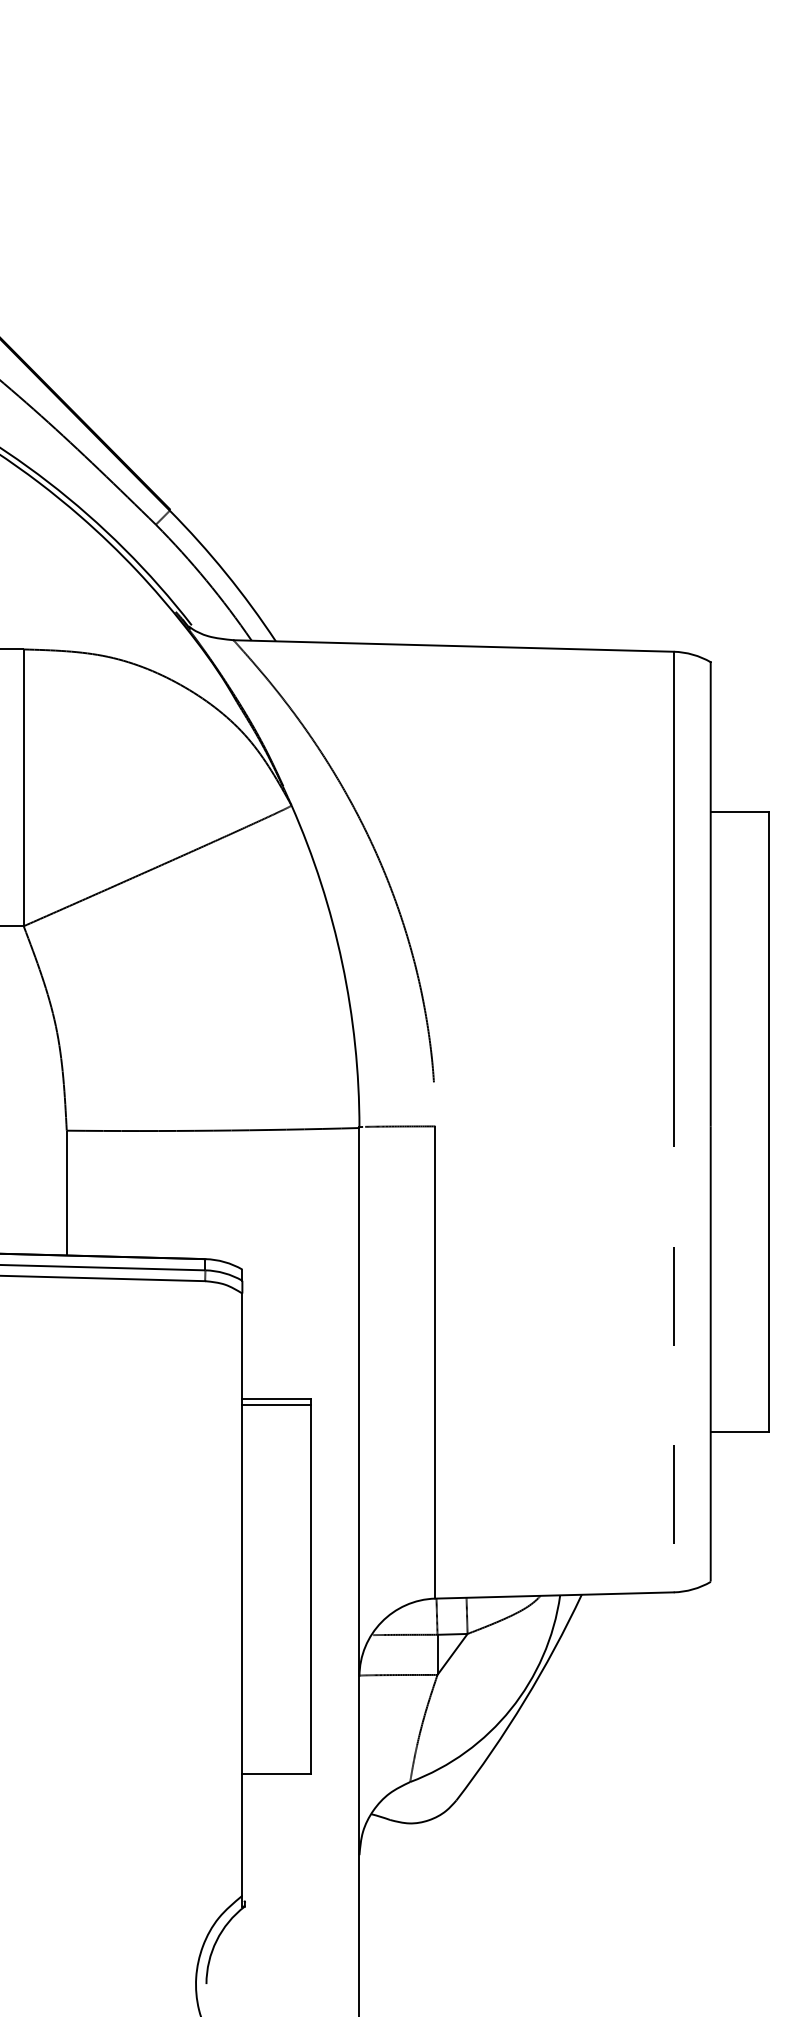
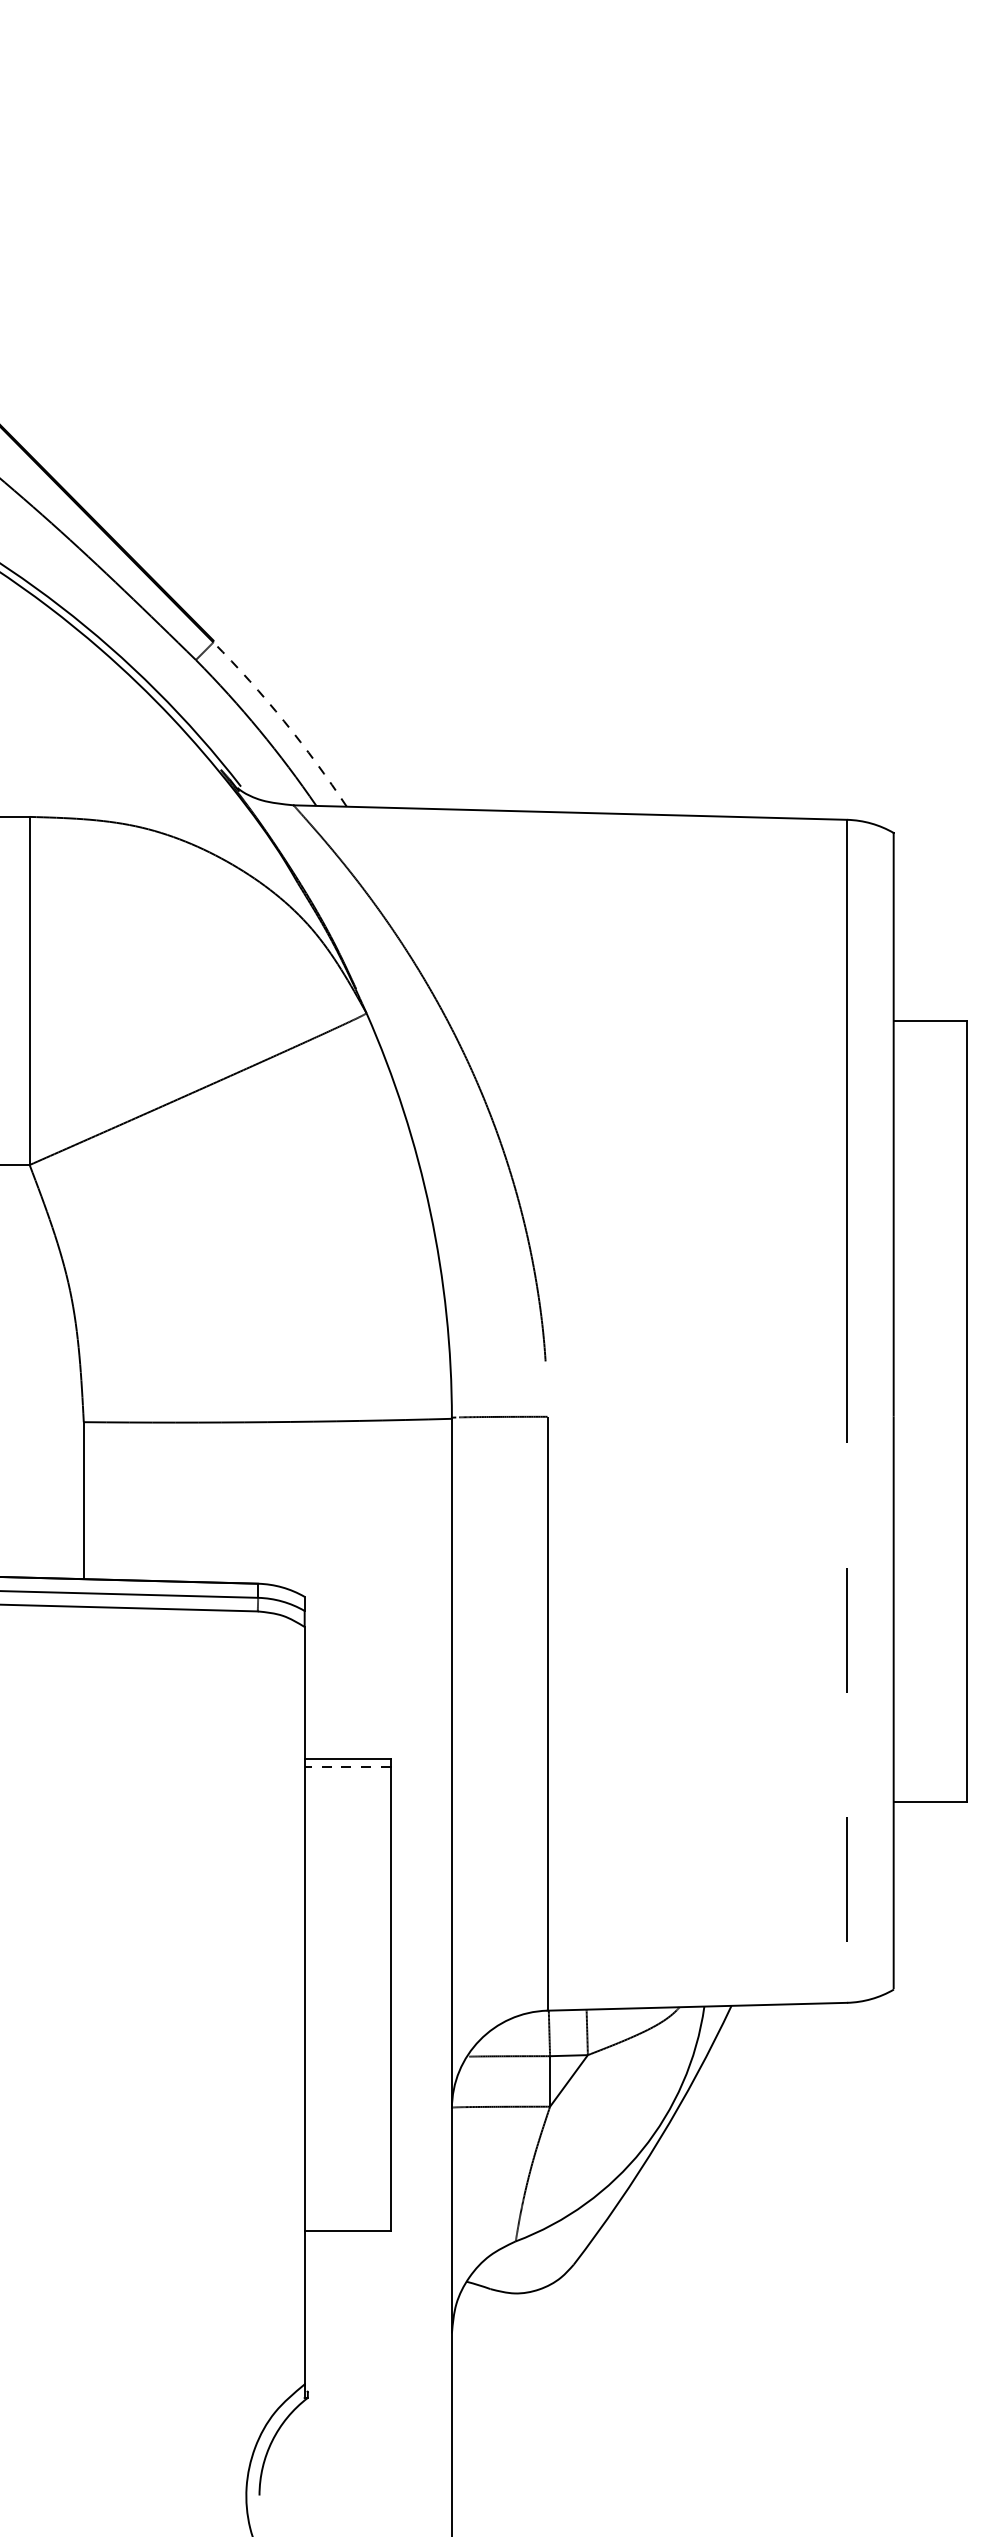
arc: (226, 573) -> (284, 721), solid -> dashed
line: (276, 1405) -> (347, 1767), solid -> dashed

